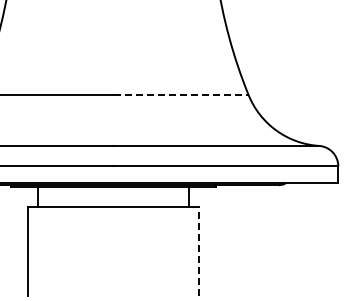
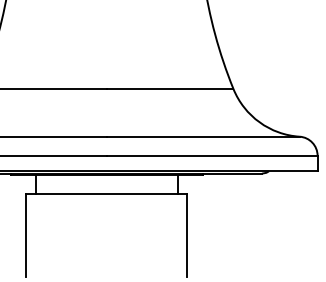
line: (181, 95) -> (170, 89), dashed -> solid
line: (199, 251) -> (187, 235), dashed -> solid

